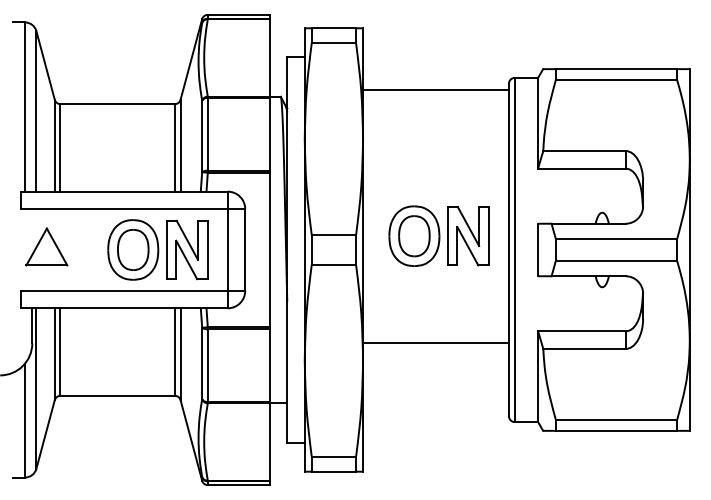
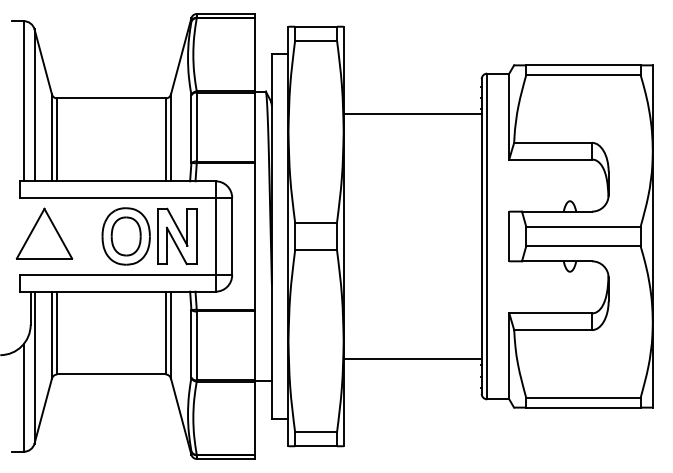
line: (435, 89) -> (412, 113), moved
part: (438, 236) -> (415, 223), removed
part: (46, 246) -> (44, 233), size x1.43
line: (435, 343) -> (412, 359), moved

